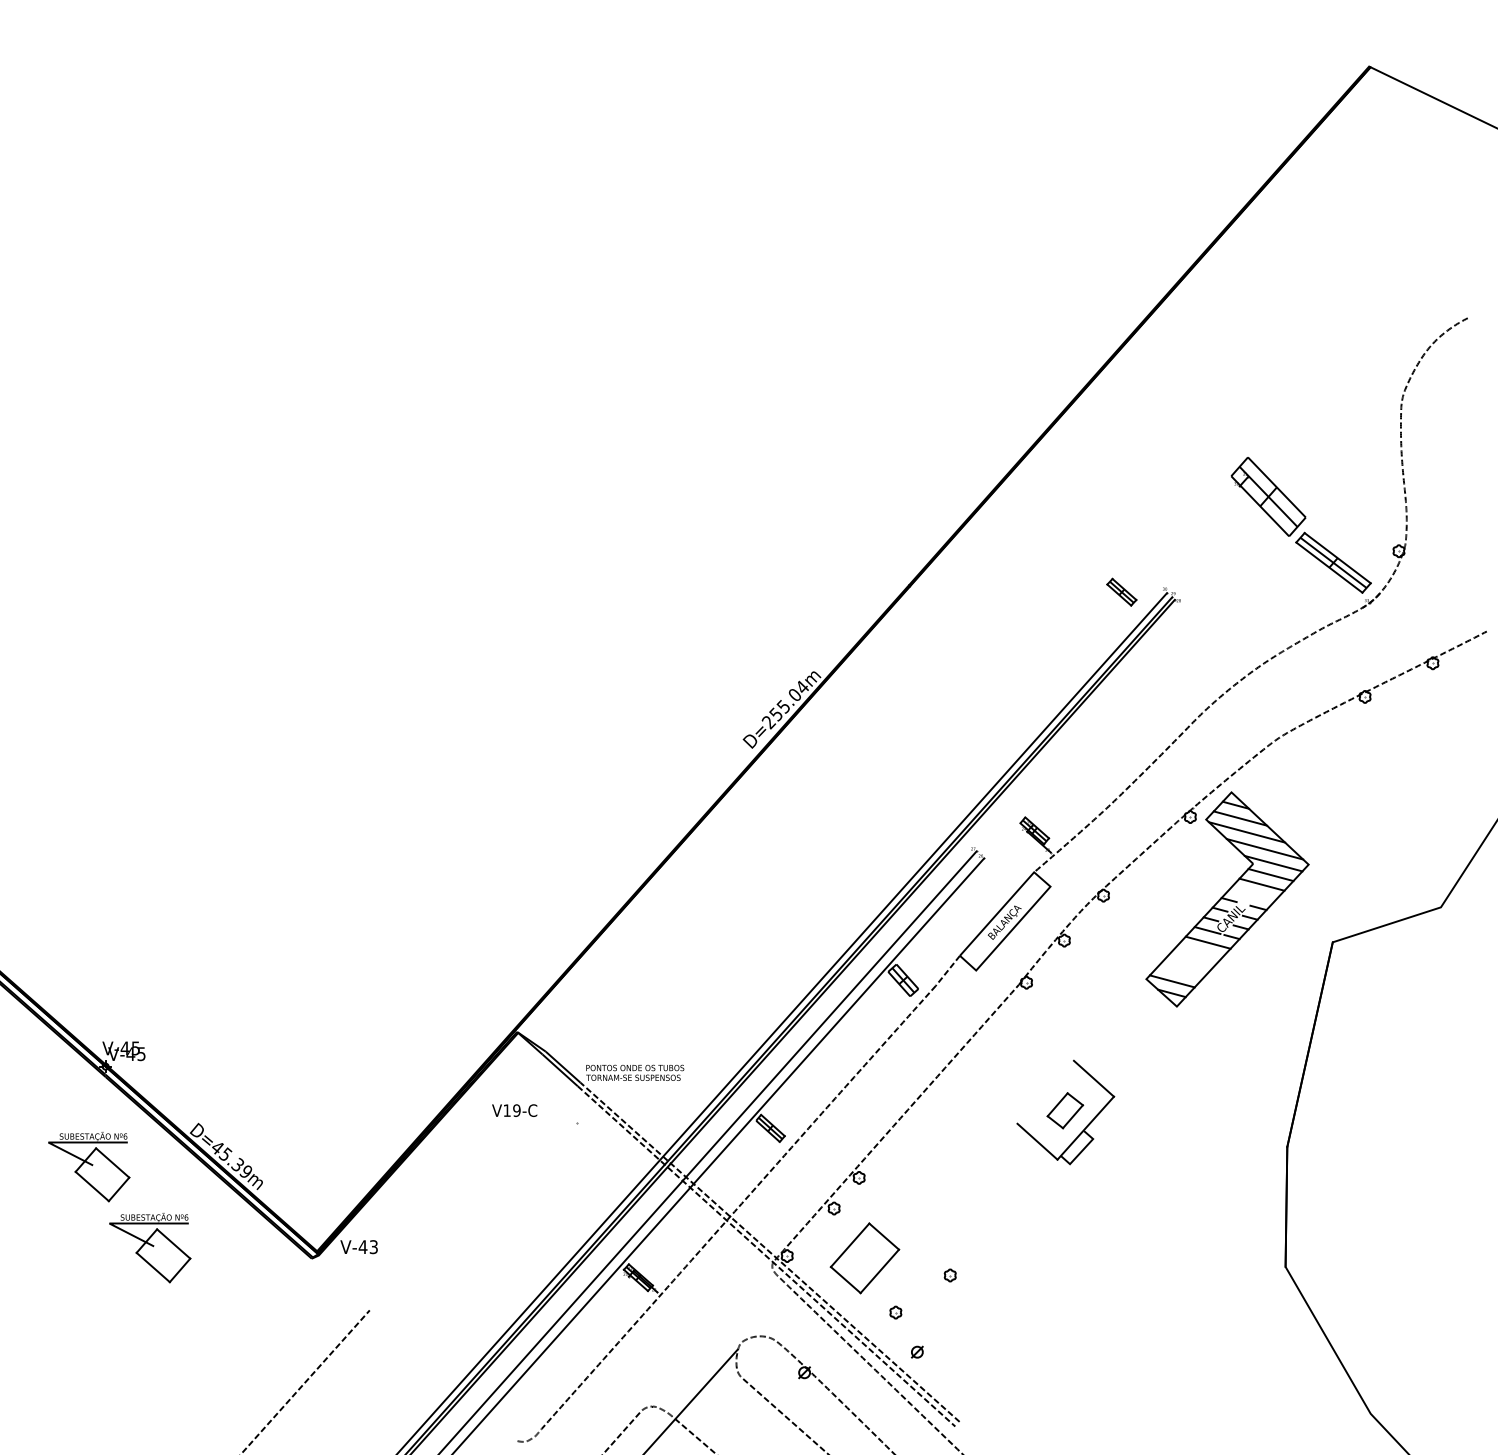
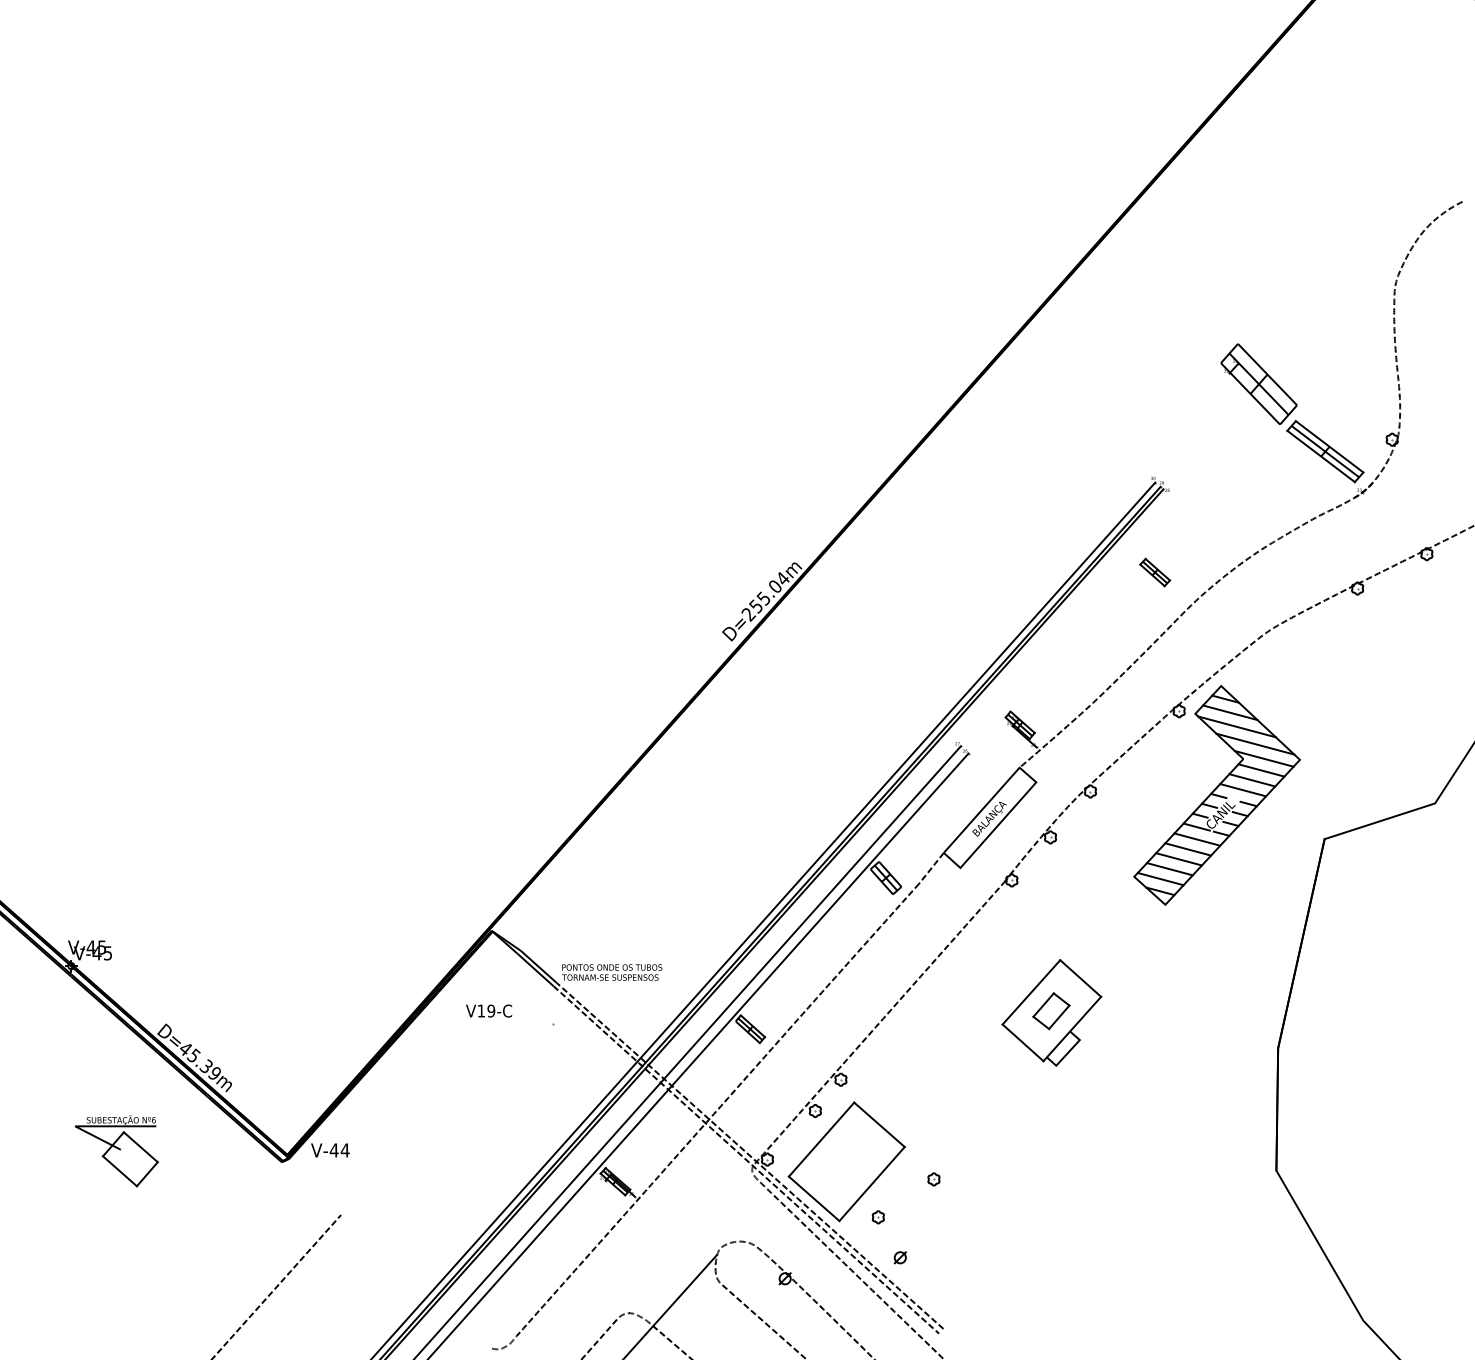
part: (1121, 591) -> (1154, 571), moved
line: (1252, 894) -> (1242, 790), added
line: (1198, 952) -> (1187, 849), added
line: (1189, 962) -> (1178, 859), added
line: (1180, 971) -> (1169, 868), added
line: (1045, 1091) -> (1031, 991), added
part: (89, 1167) -> (54, 1069), removed
text: (373, 1247) -> (344, 1150), V-43 -> V-44
part: (864, 1258) -> (846, 1162), size x1.67

